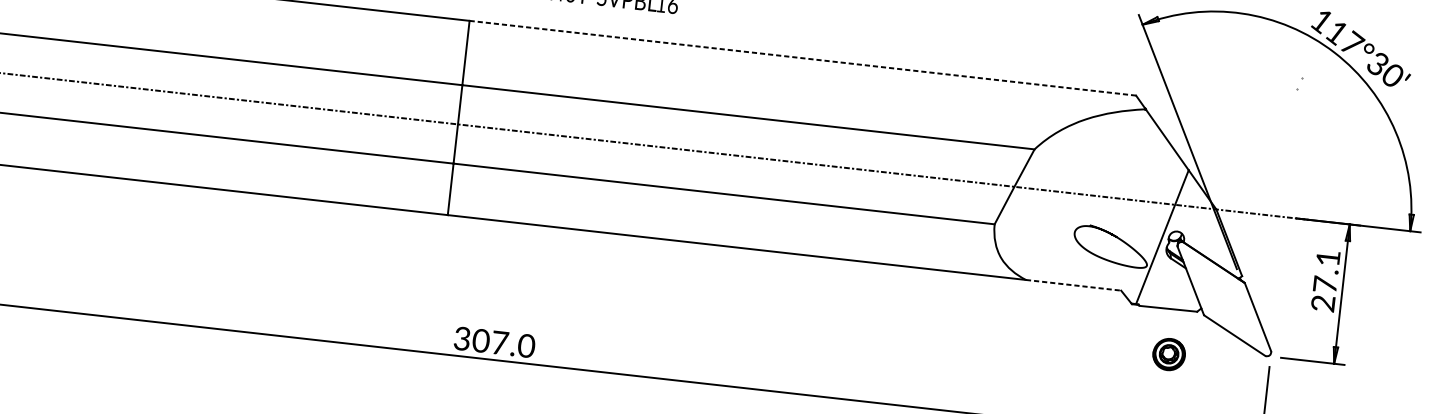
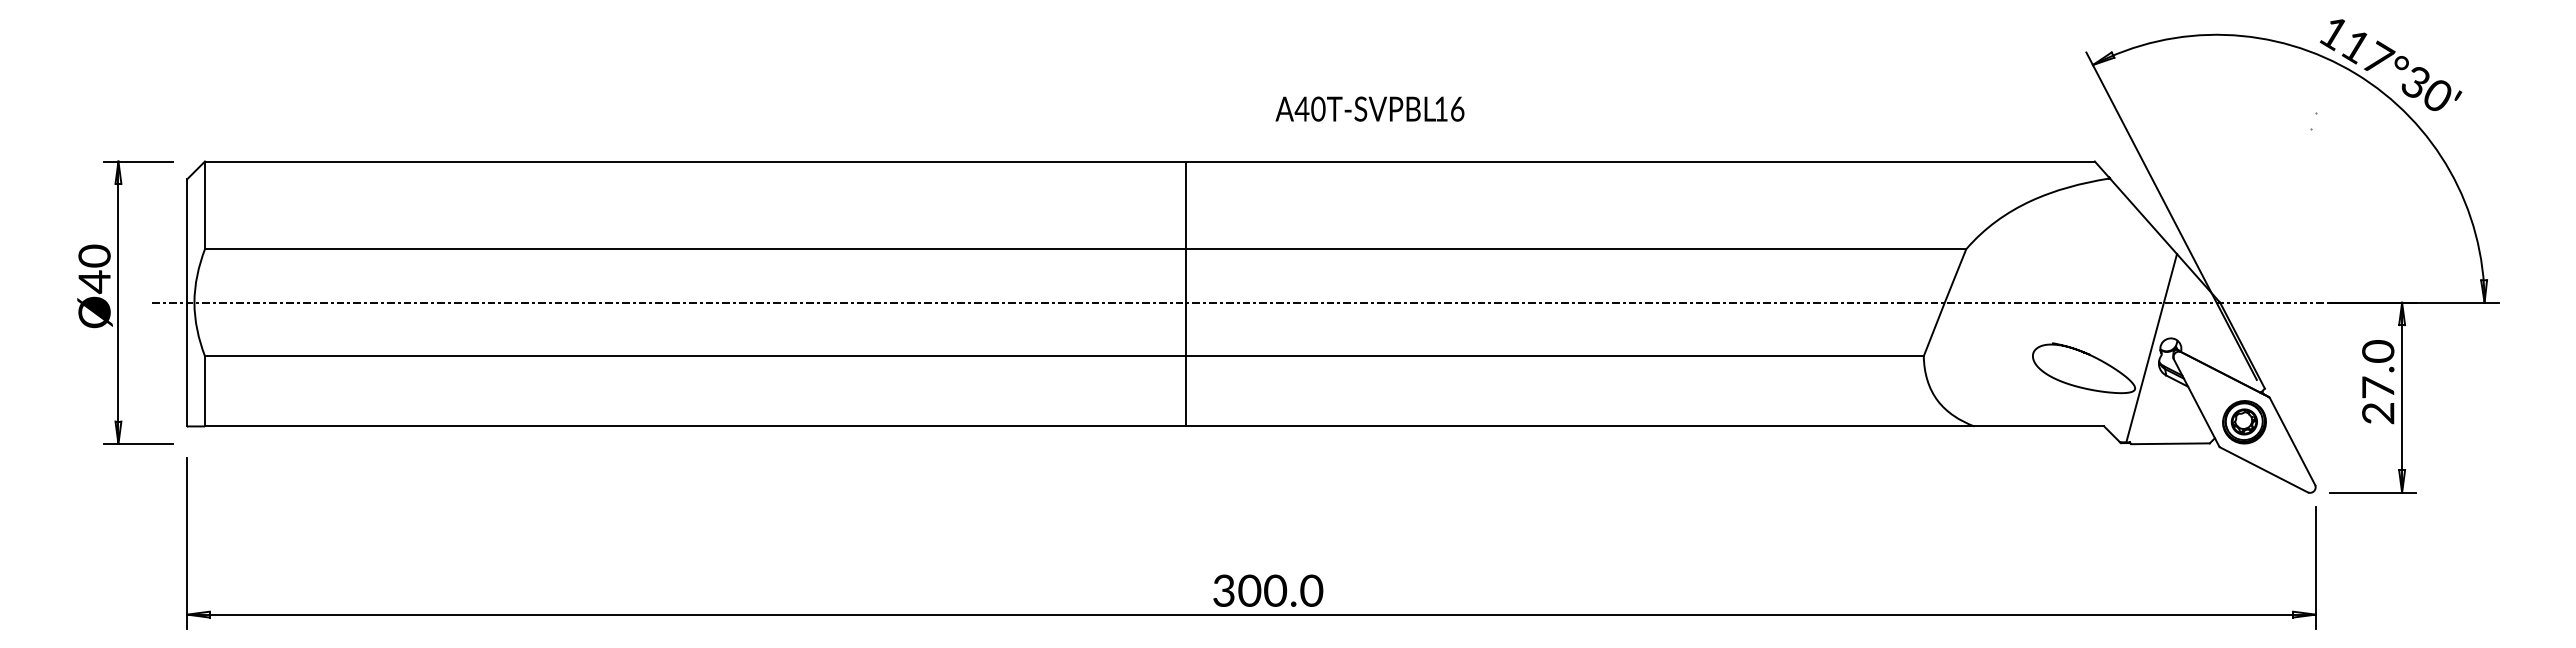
line: (802, 58) -> (1640, 161), dashed -> solid
text: (1328, 258) -> (2378, 351), 27.1 -> 27.0
line: (1073, 285) -> (2039, 426), dashed -> solid
text: (500, 342) -> (1275, 590), 307.0 -> 300.0
part: (1169, 354) -> (2244, 422), moved

